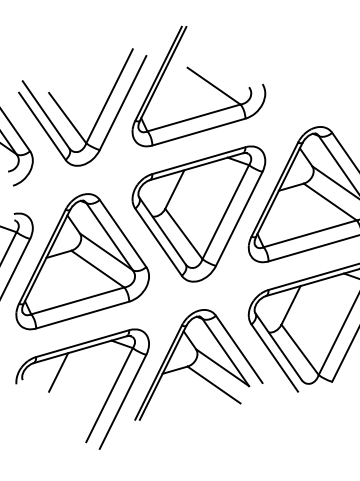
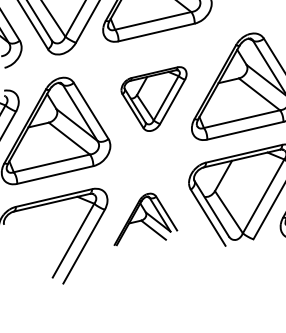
part: (198, 213) -> (152, 98), size x0.6
part: (198, 364) -> (146, 219), size x0.6
line: (58, 372) -> (33, 220), removed

